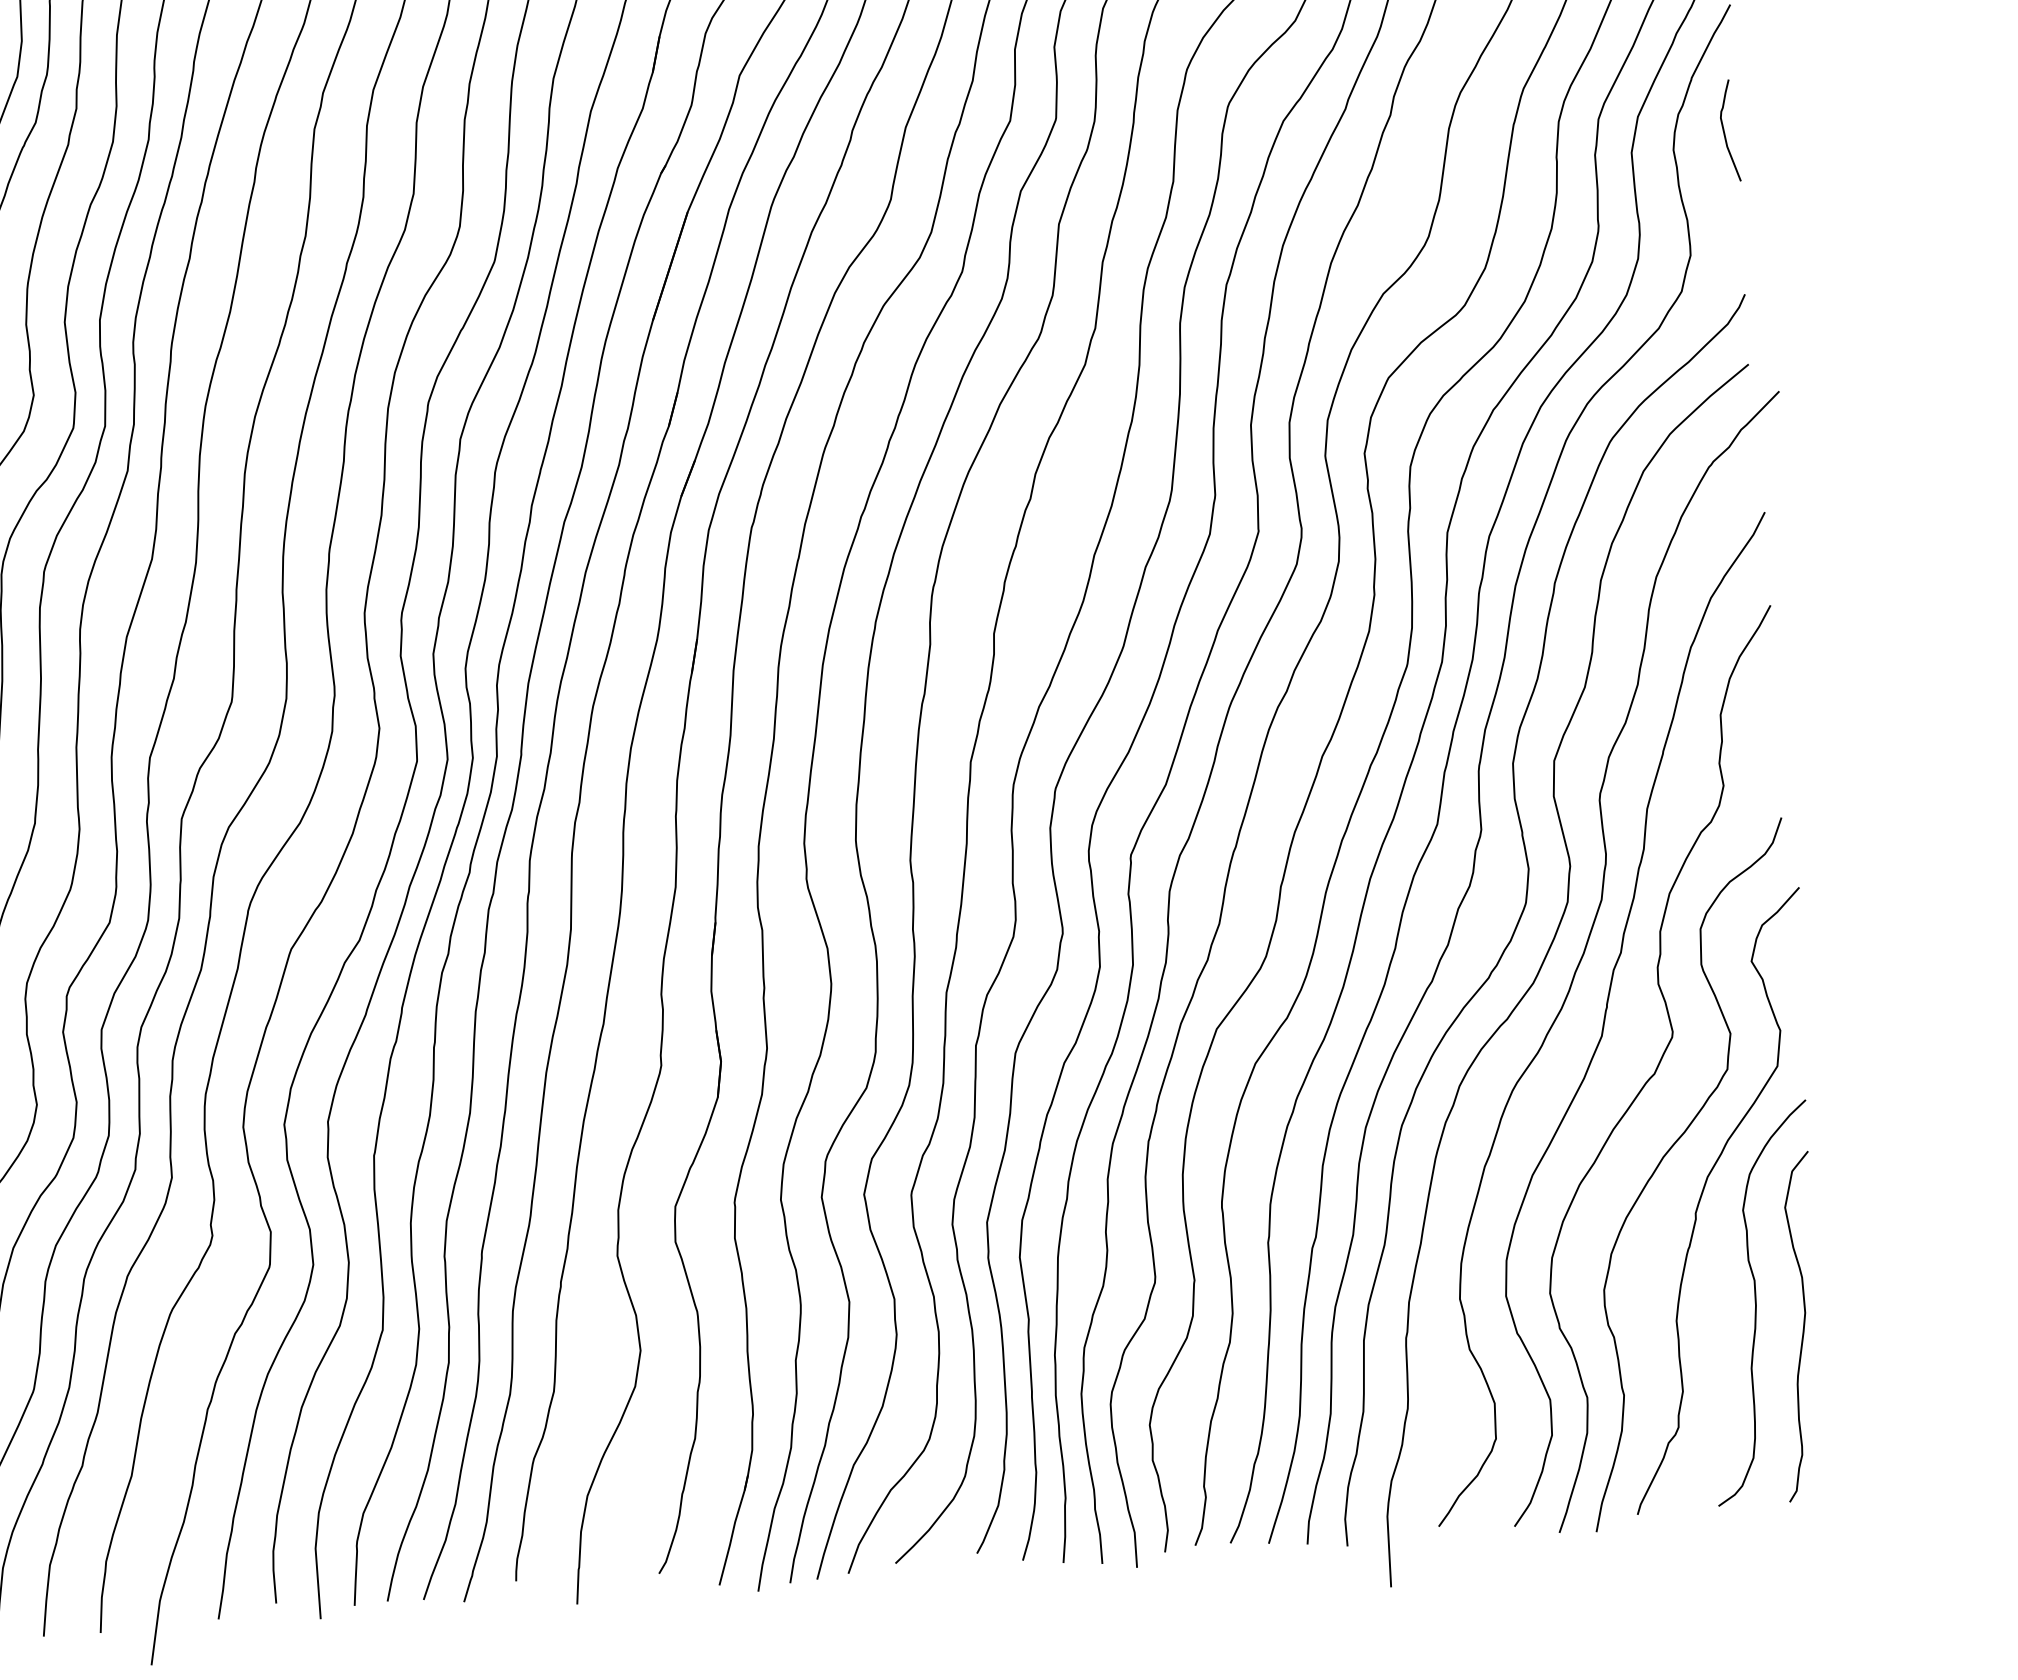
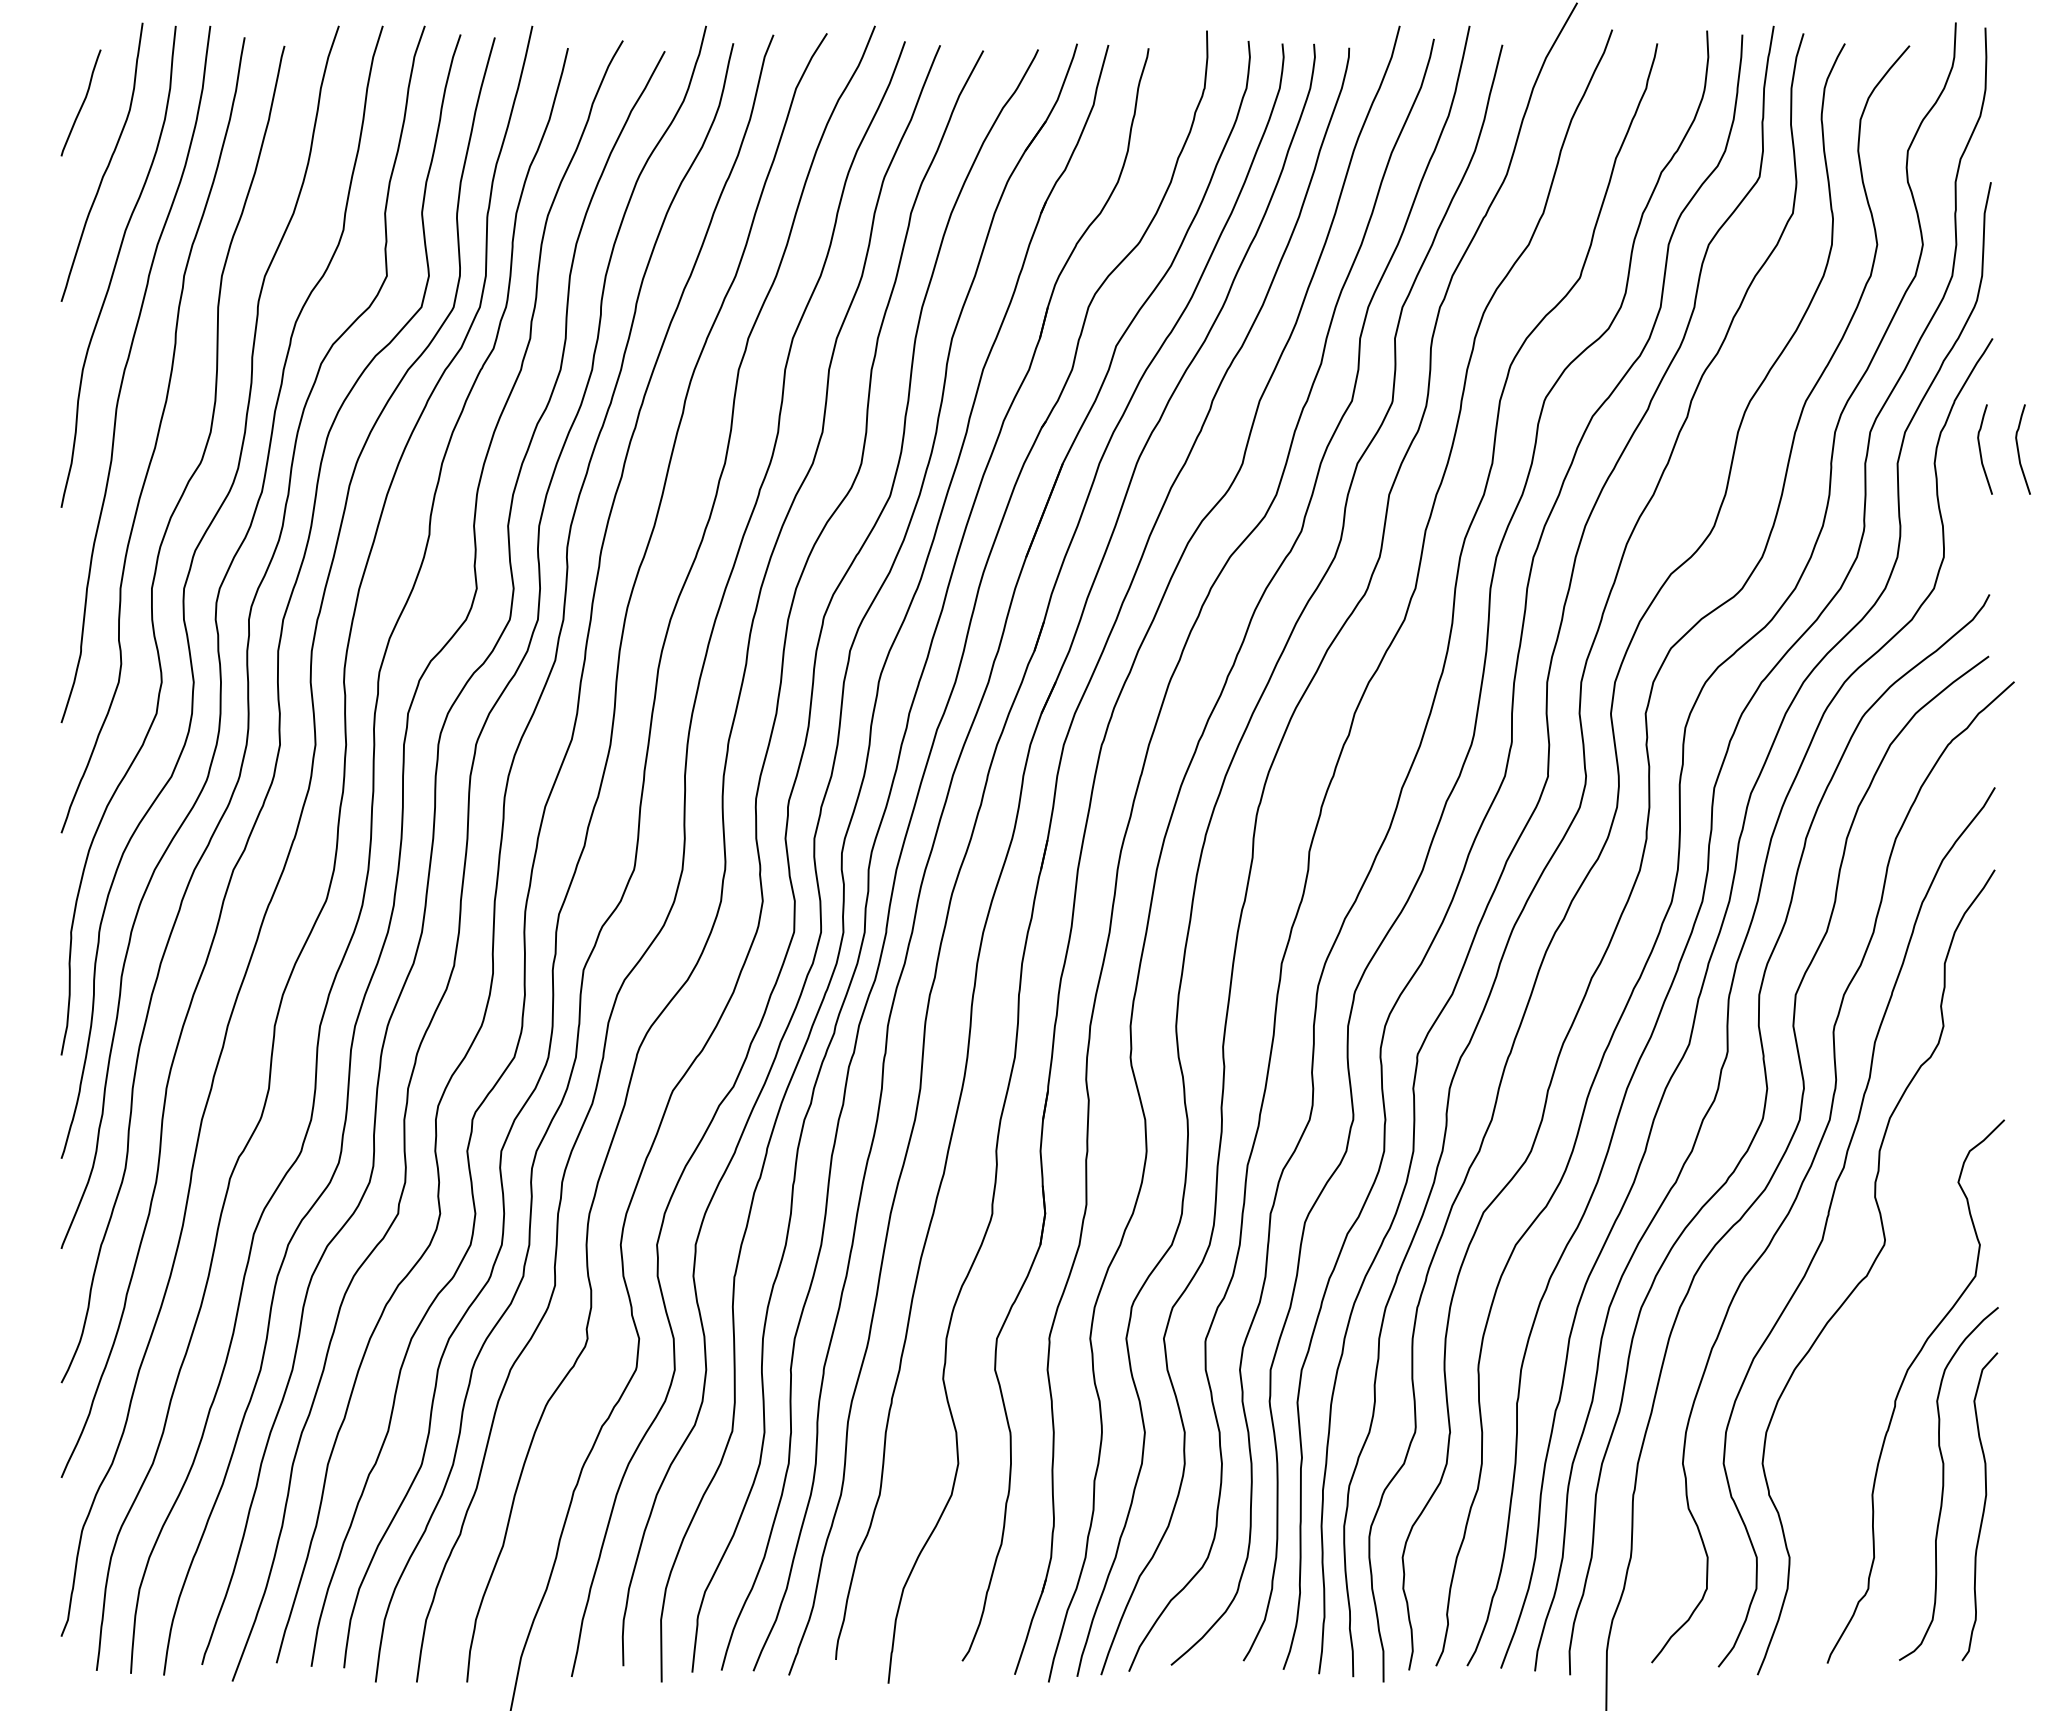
curve: (1768, 130) -> (2019, 451), added
curve: (1663, 1160) -> (1869, 1352), removed

